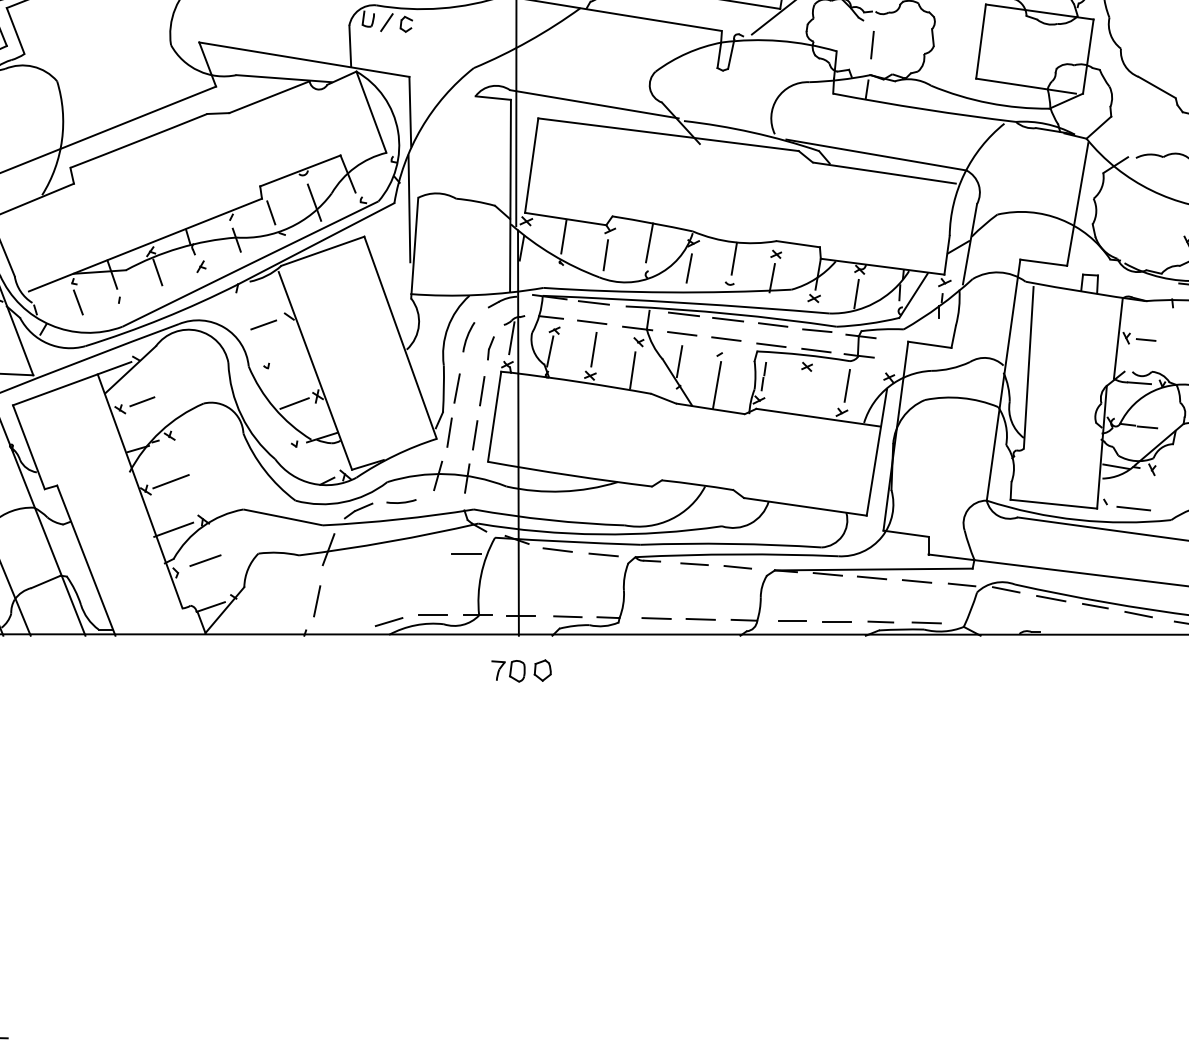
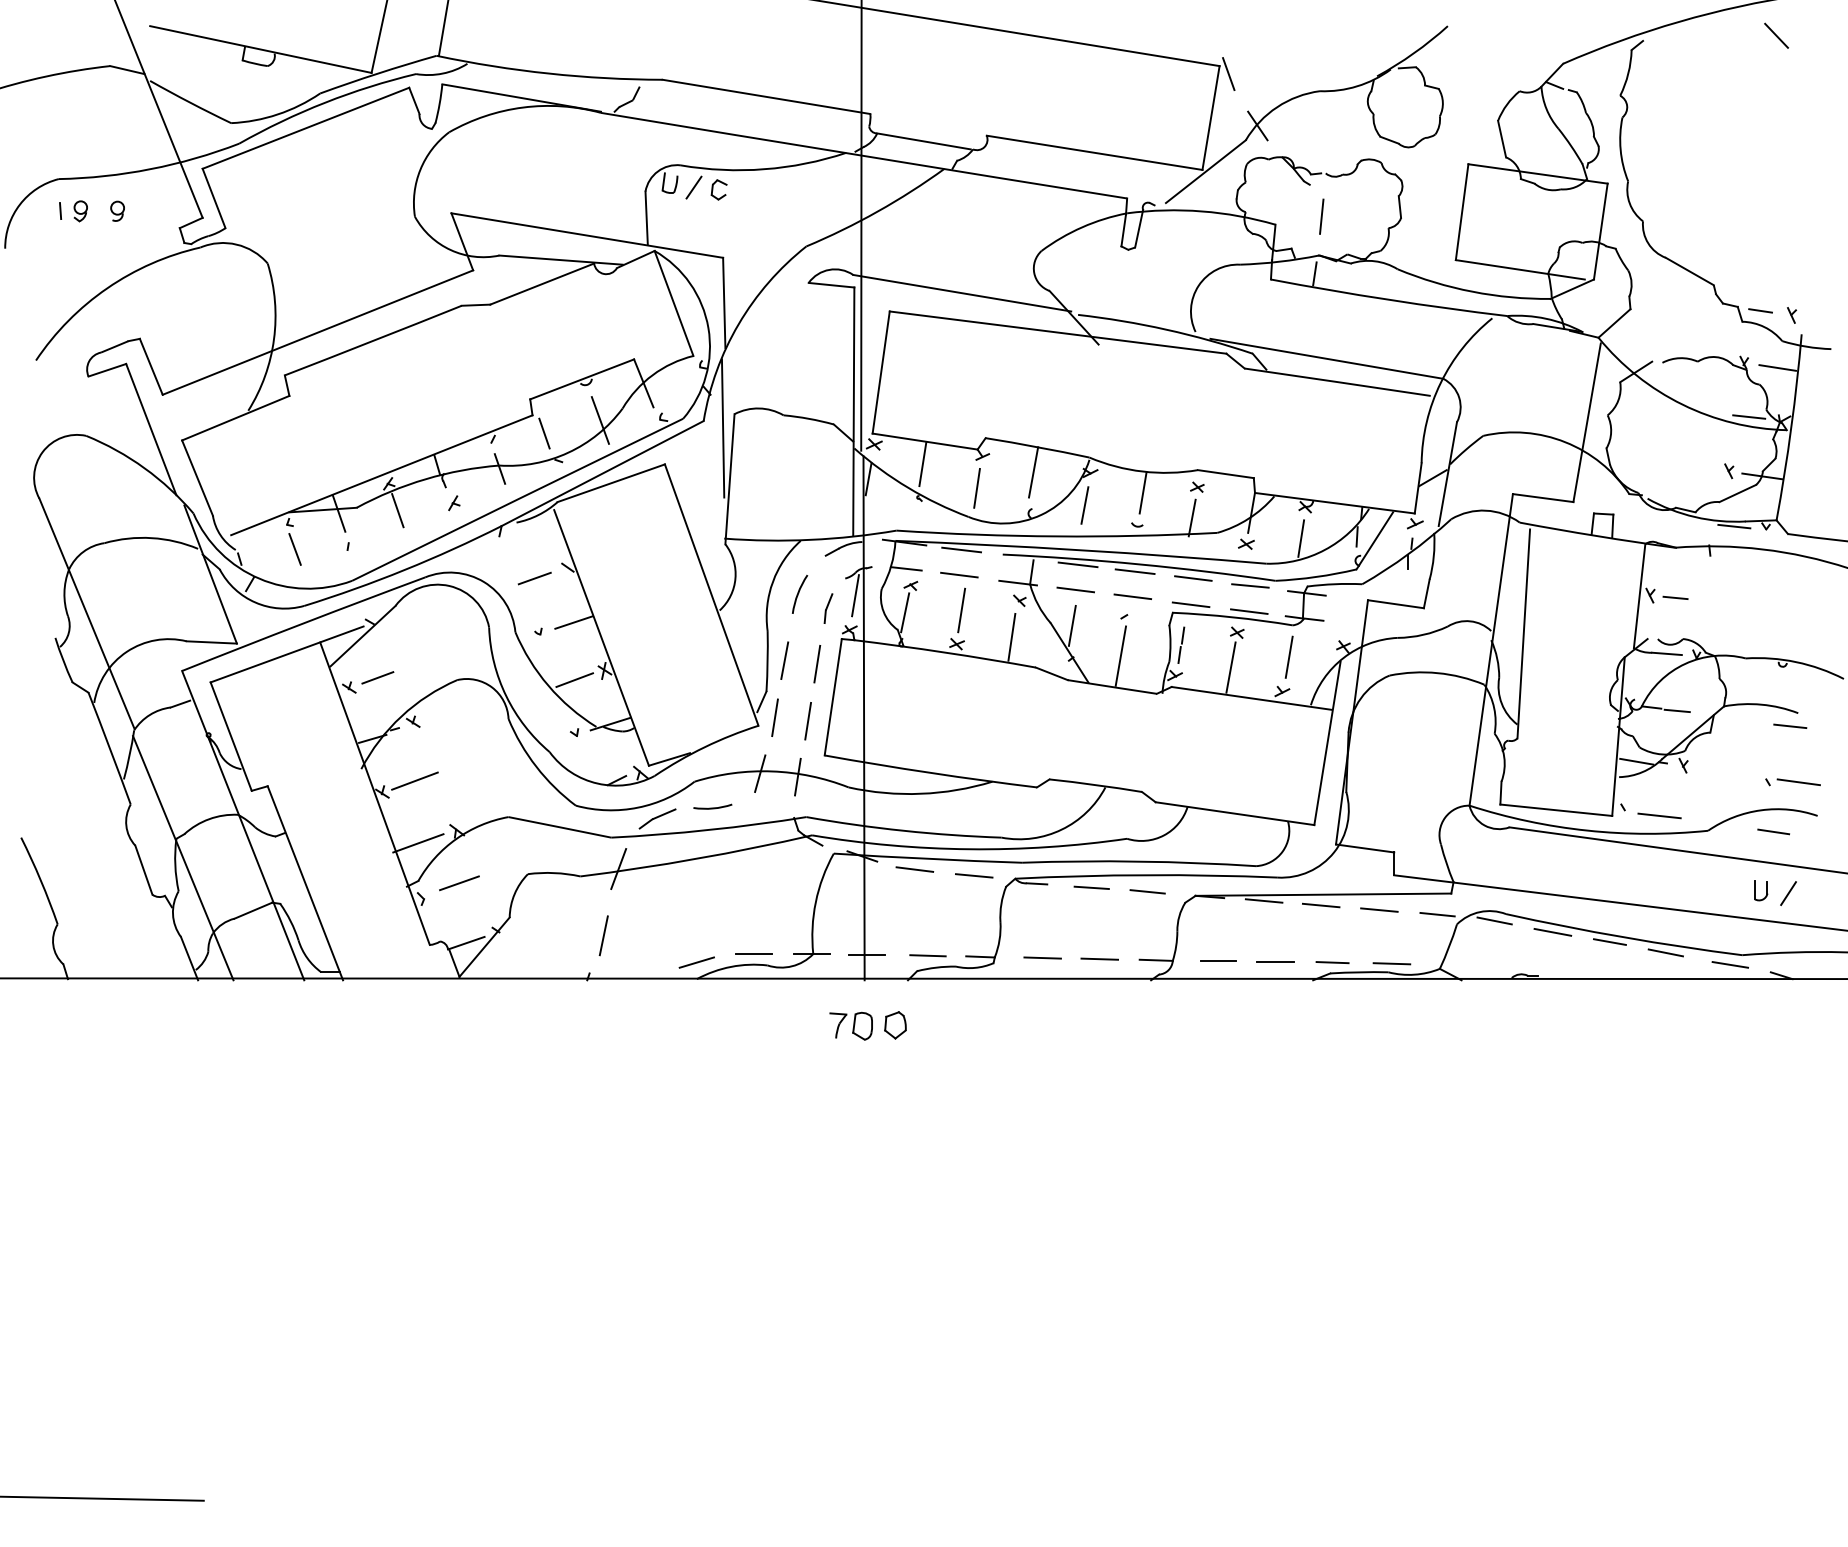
line: (294, 358) -> (574, 622), added
line: (801, 393) -> (1230, 667), added
line: (466, 553) -> (796, 873), removed

